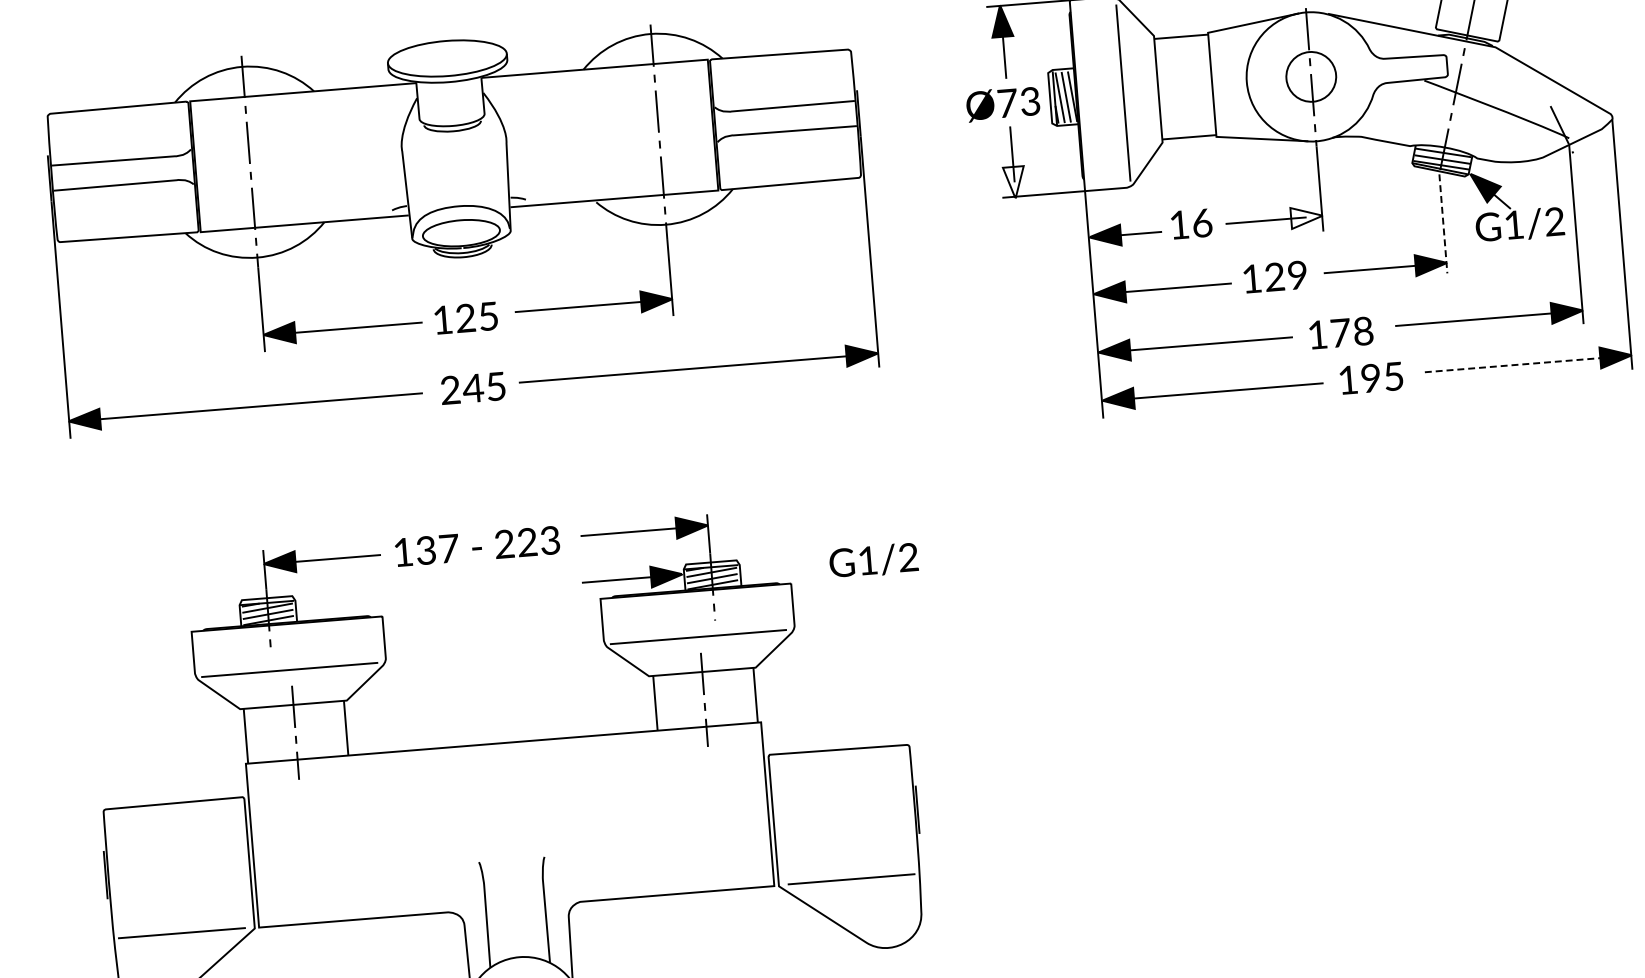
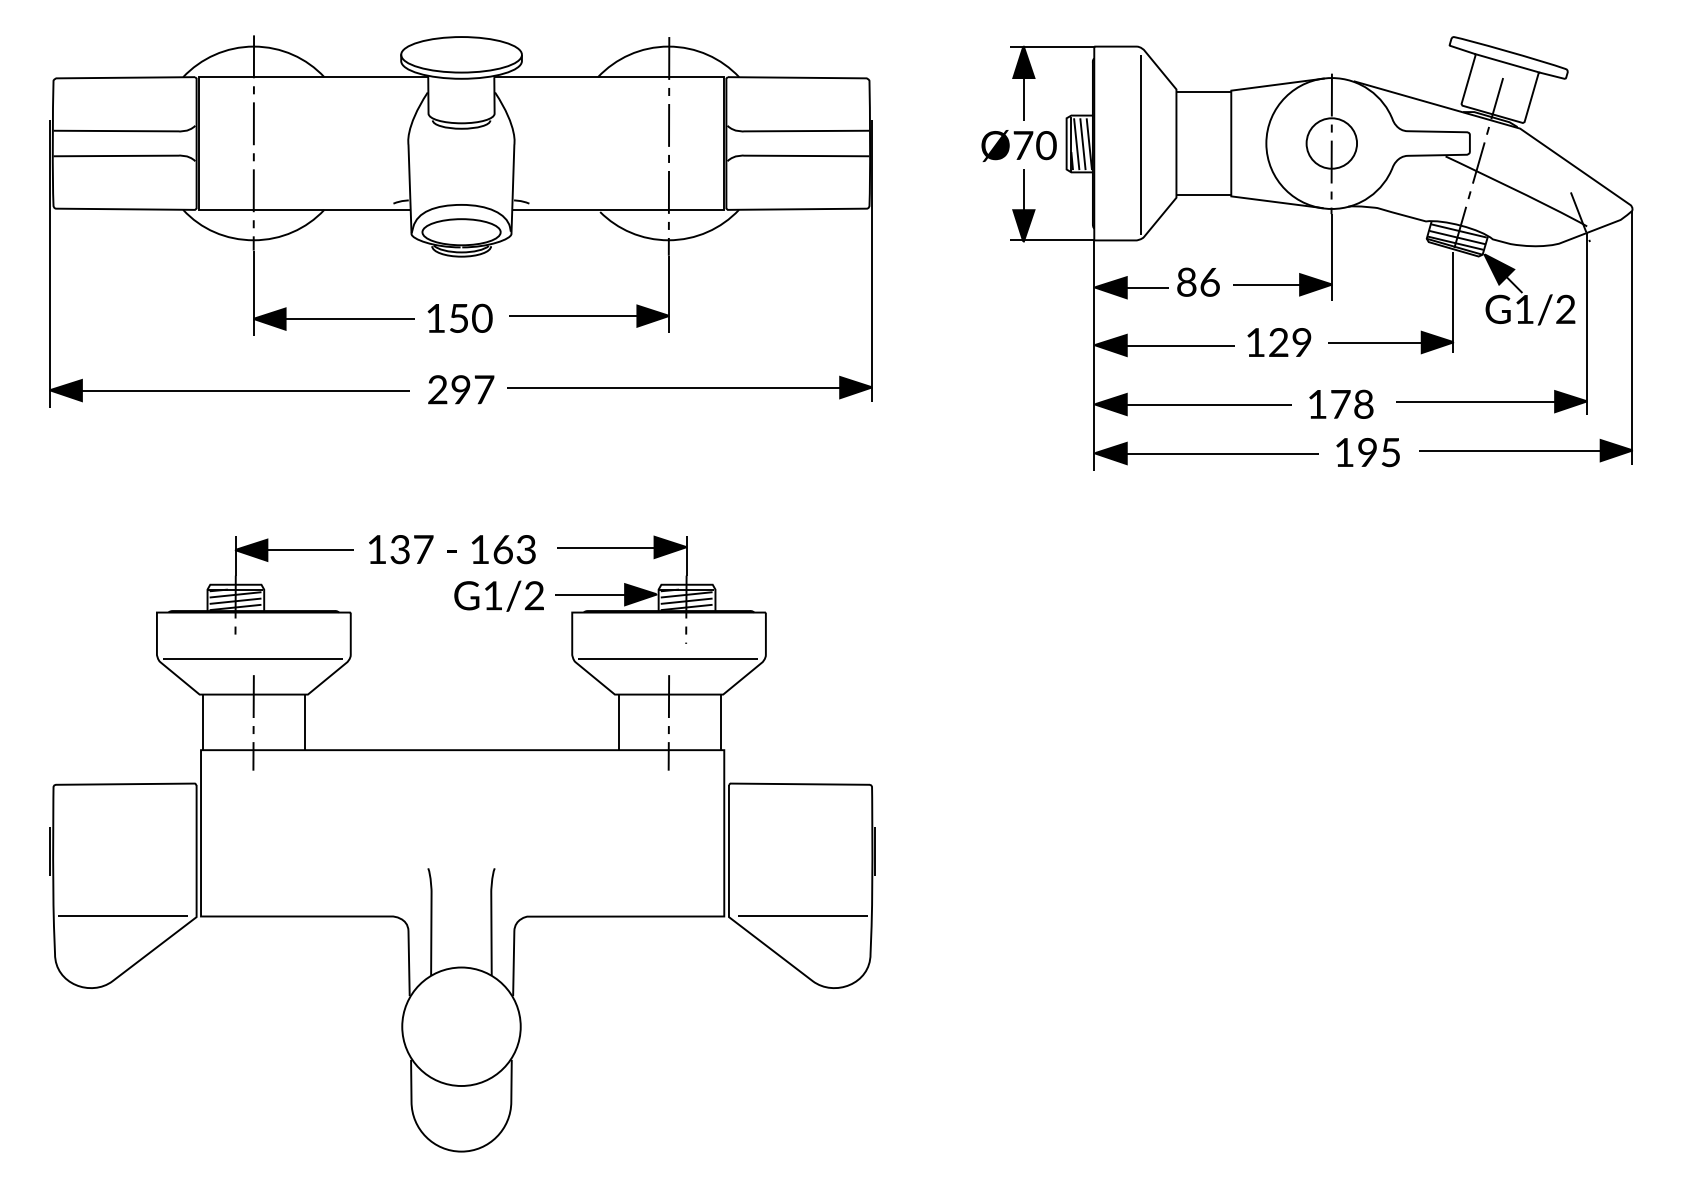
text: (1030, 101) -> (1046, 145), Ø73 -> Ø70
fill: (1014, 182) -> (1023, 225), added
fill: (1306, 217) -> (1315, 284), added
text: (1179, 224) -> (1186, 281), 16 -> 86
line: (1443, 224) -> (1453, 303), dashed -> solid
text: (476, 316) -> (470, 317), 125 -> 150
line: (1518, 364) -> (1517, 450), dashed -> solid
text: (484, 387) -> (472, 389), 245 -> 297
text: (516, 543) -> (491, 549), 223 -> 163
text: (873, 560) -> (498, 595), moved

